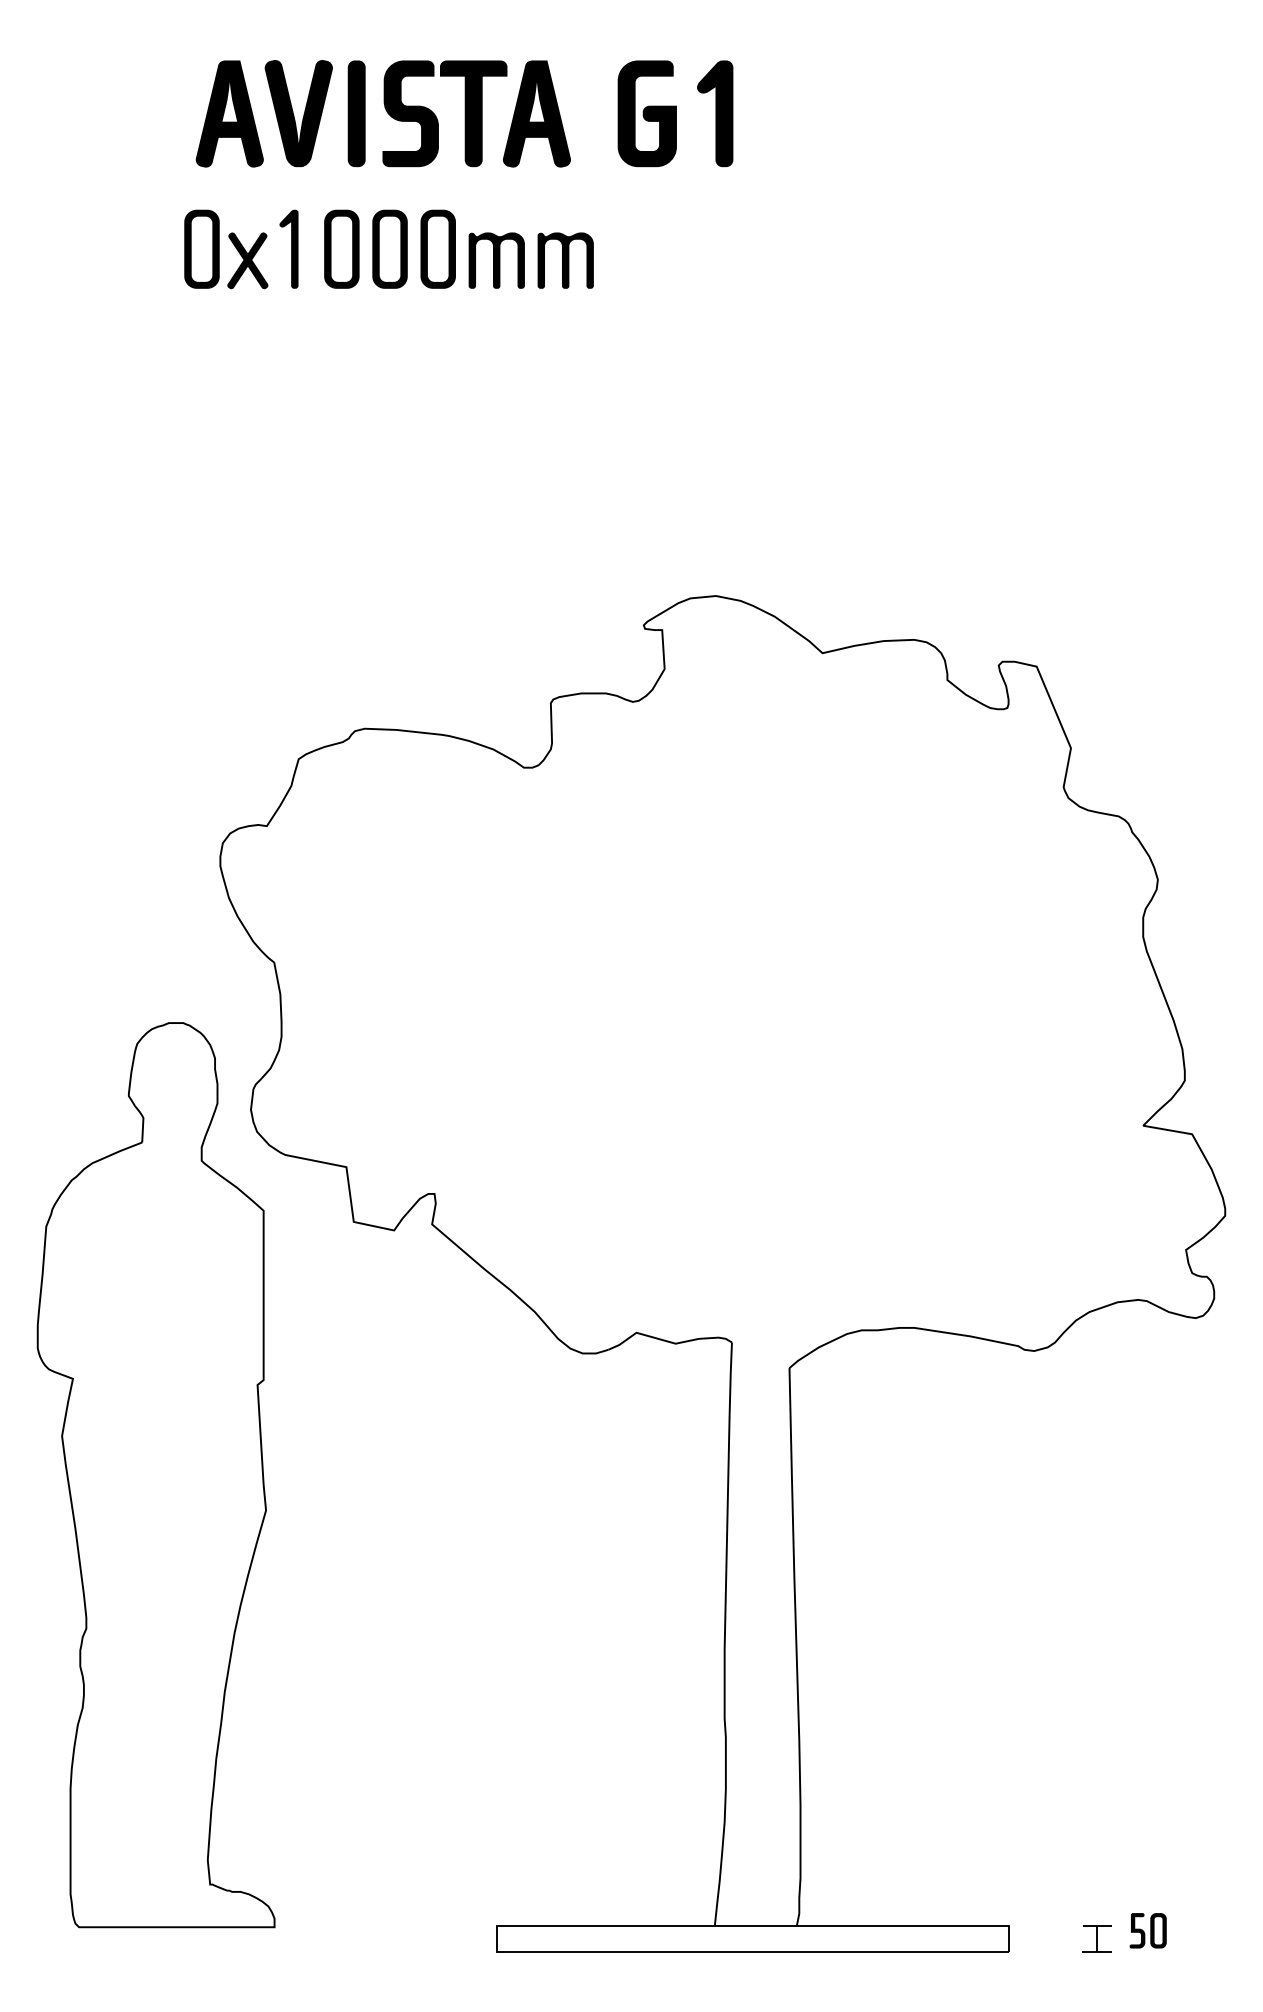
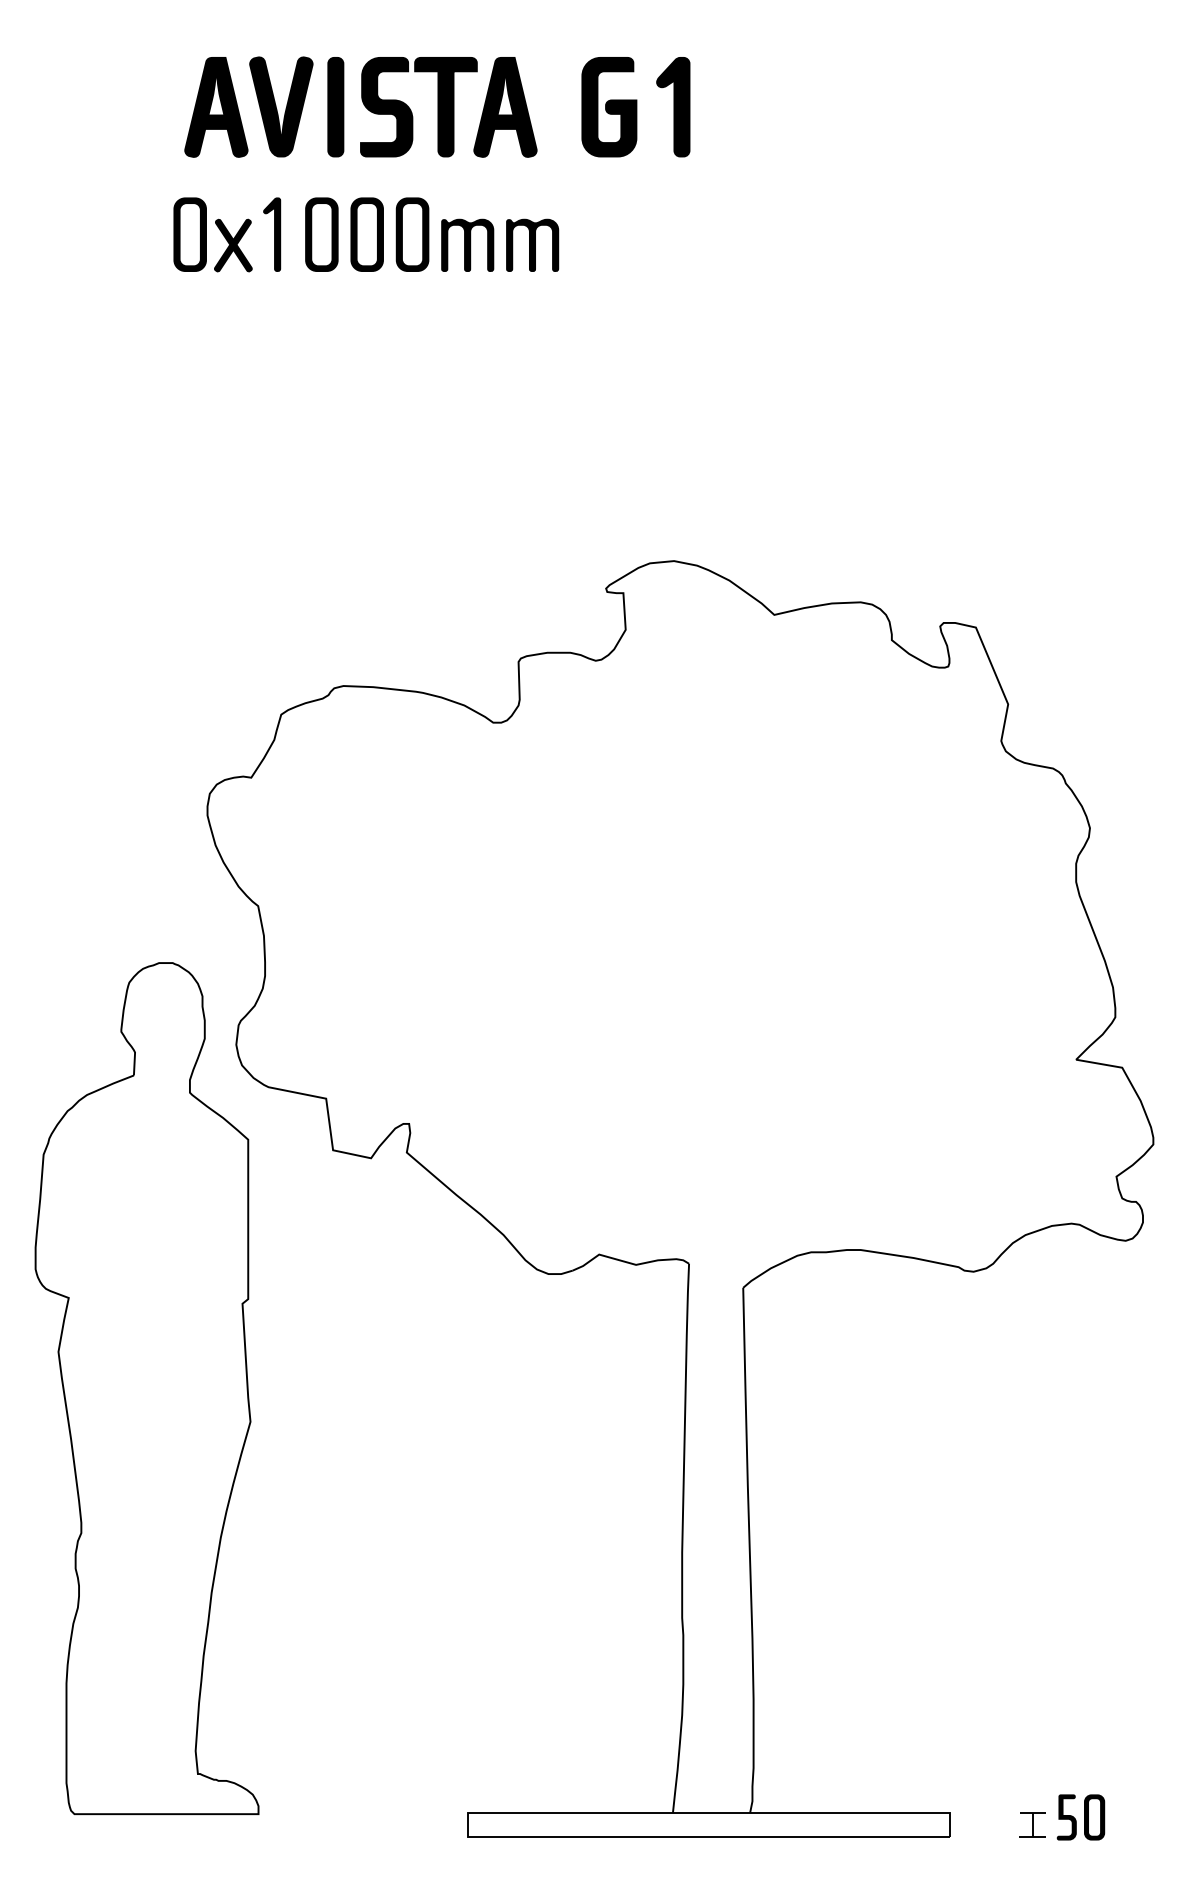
part: (1147, 1930) -> (1080, 1817), size x1.4

